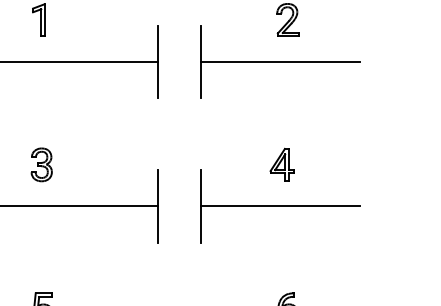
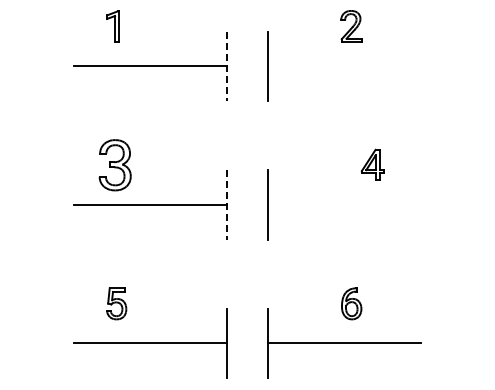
line: (157, 61) -> (226, 66), solid -> dashed
line: (280, 61) -> (344, 66), removed
part: (41, 164) -> (115, 164), size x1.6
part: (281, 164) -> (372, 164), moved
line: (157, 205) -> (226, 204), solid -> dashed
line: (280, 205) -> (344, 204), removed

